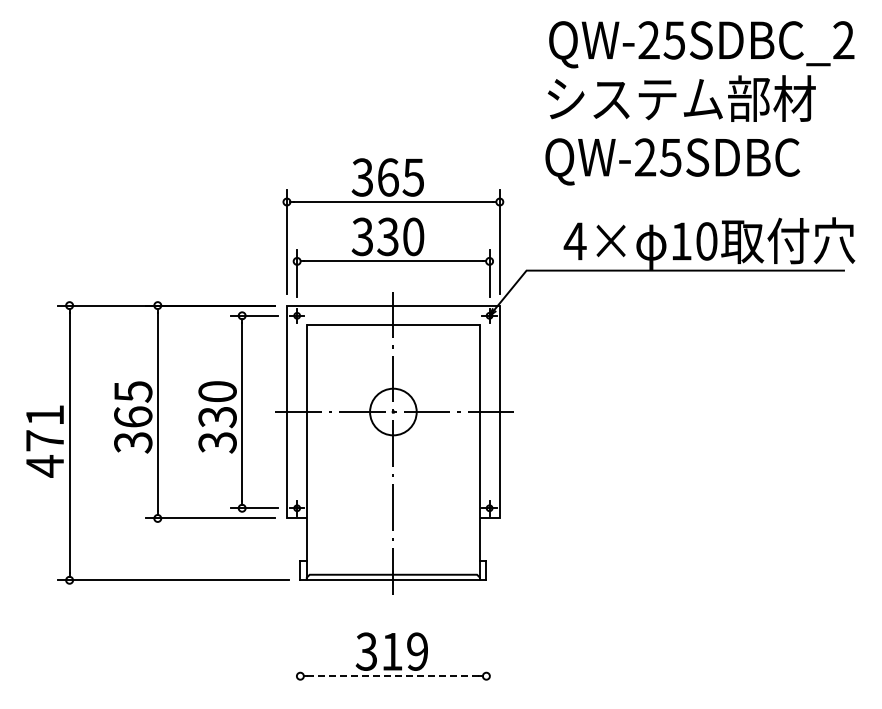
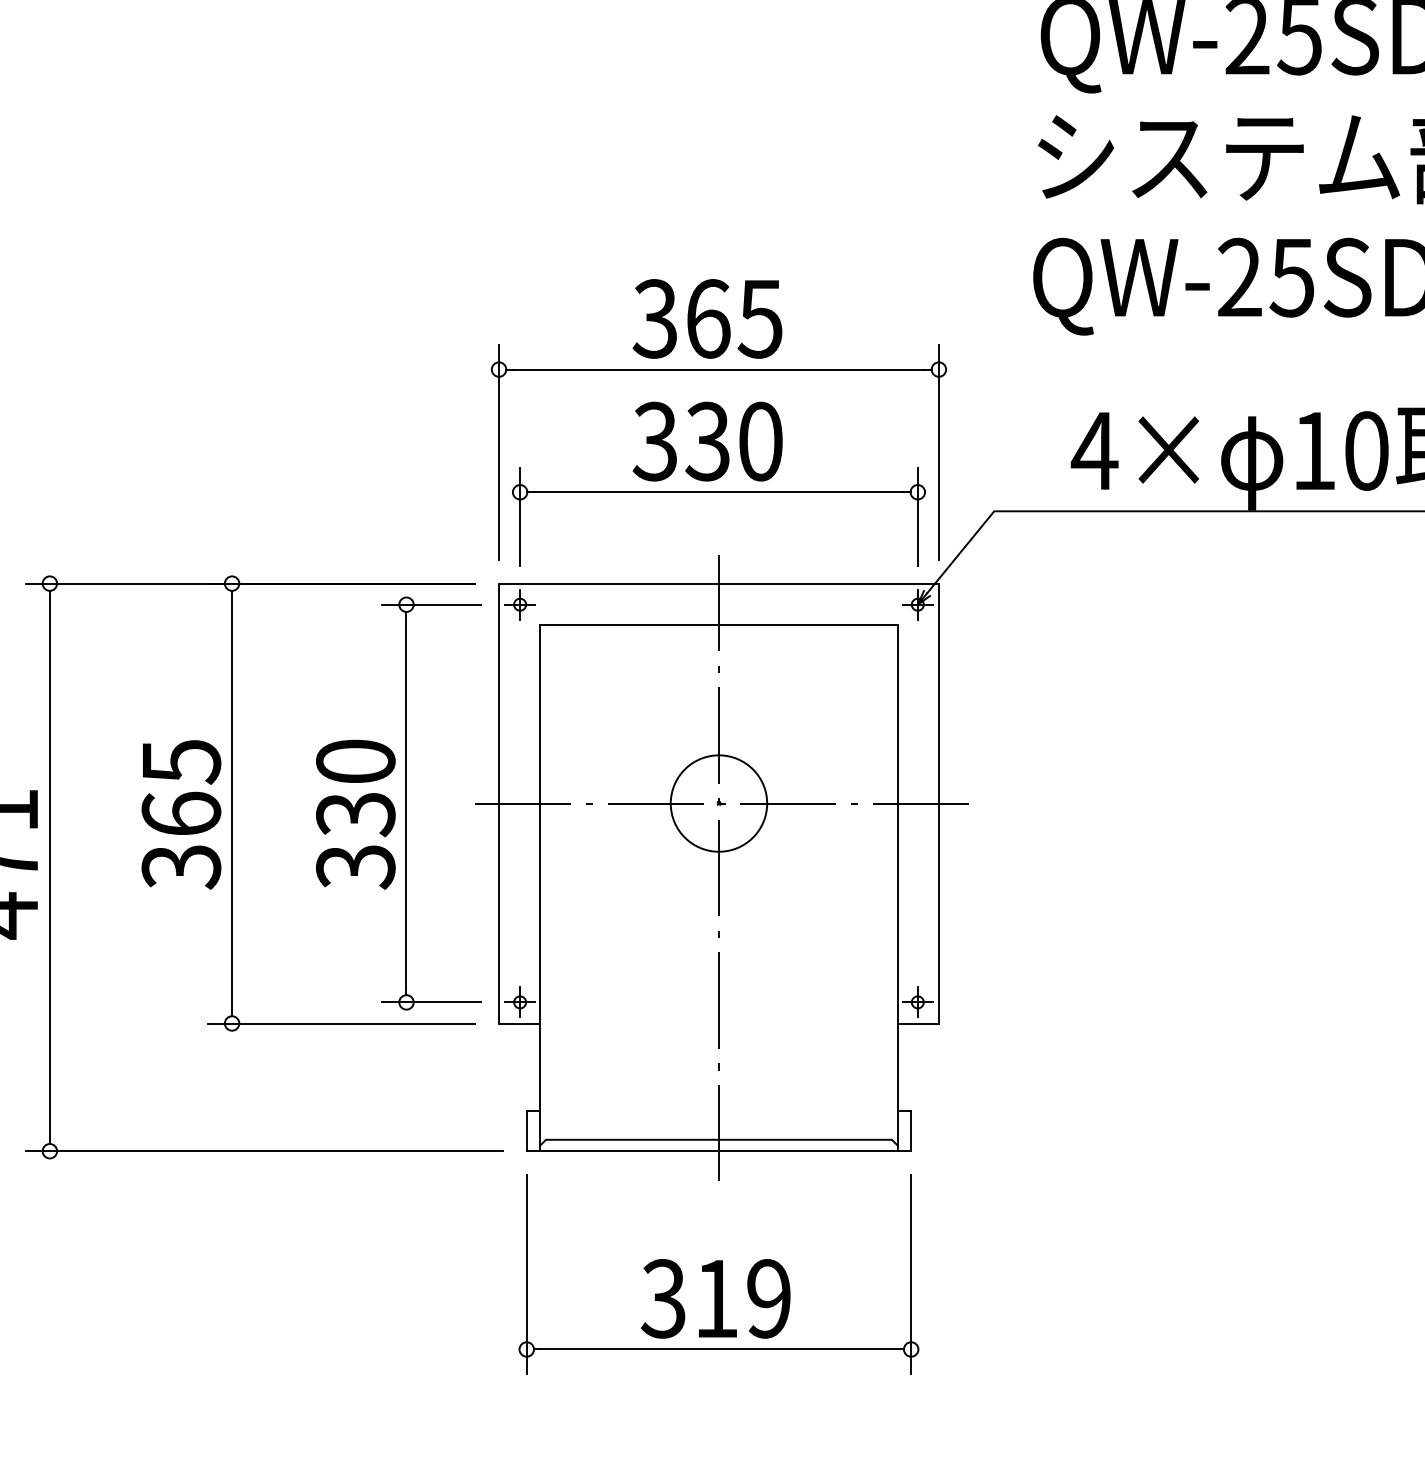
line: (300, 639) -> (527, 1273), added
line: (486, 639) -> (911, 1273), added
line: (393, 676) -> (719, 1350), dashed -> solid

